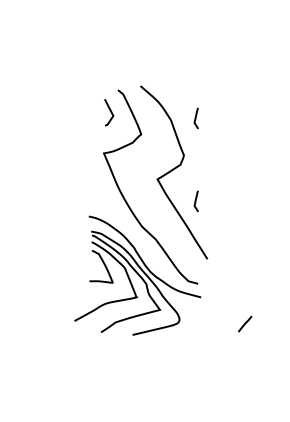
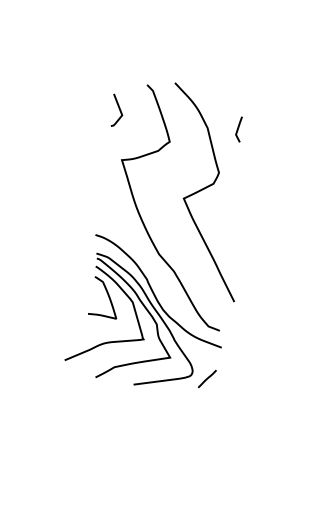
curve: (110, 112) -> (119, 110), moved
line: (195, 201) -> (227, 230), removed
line: (245, 323) -> (207, 378), moved

